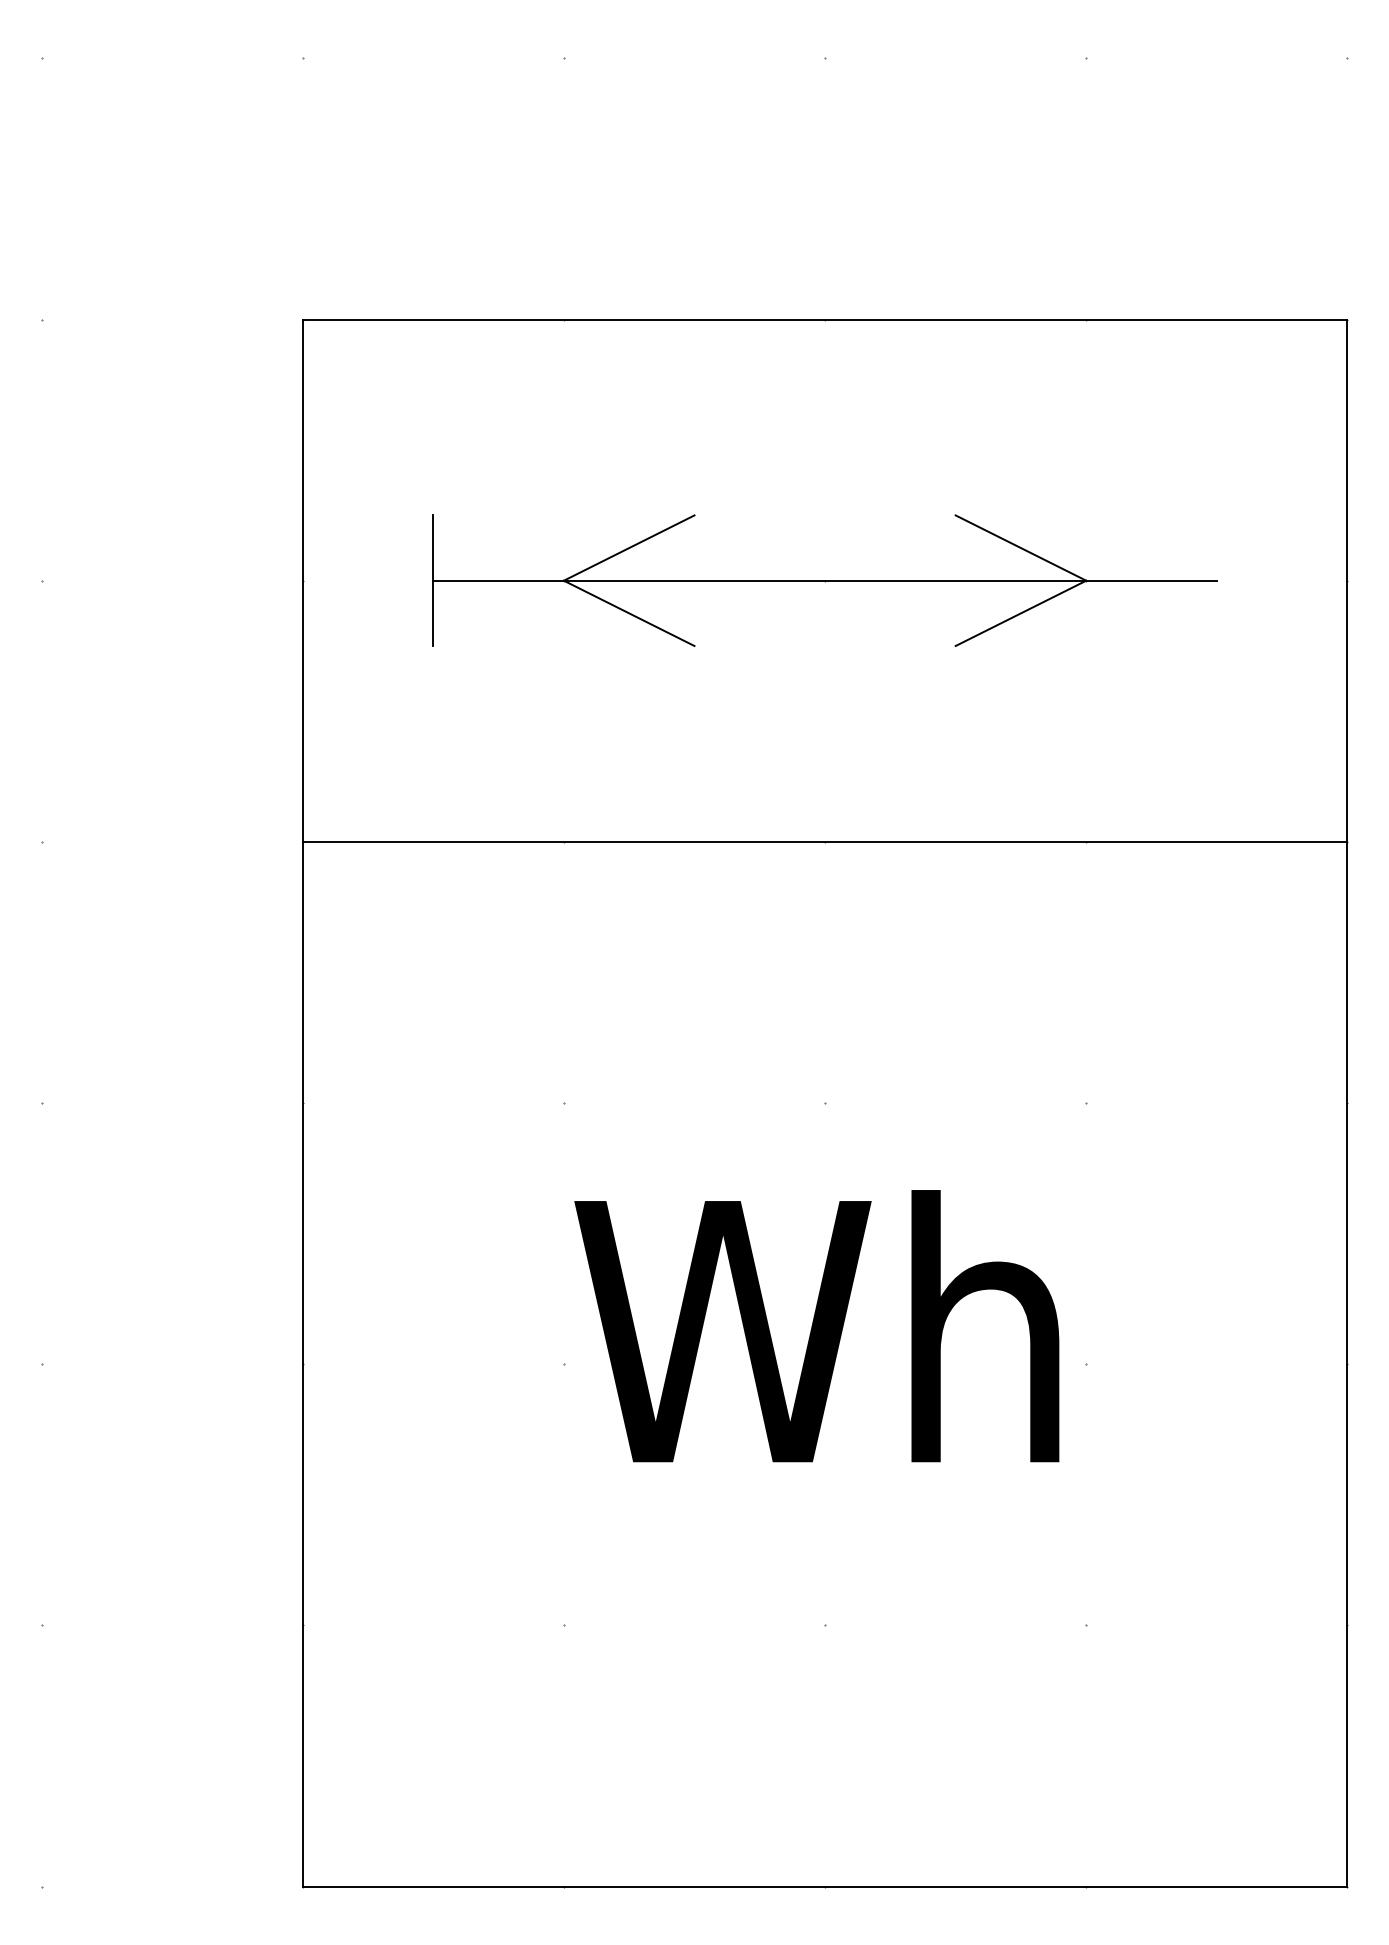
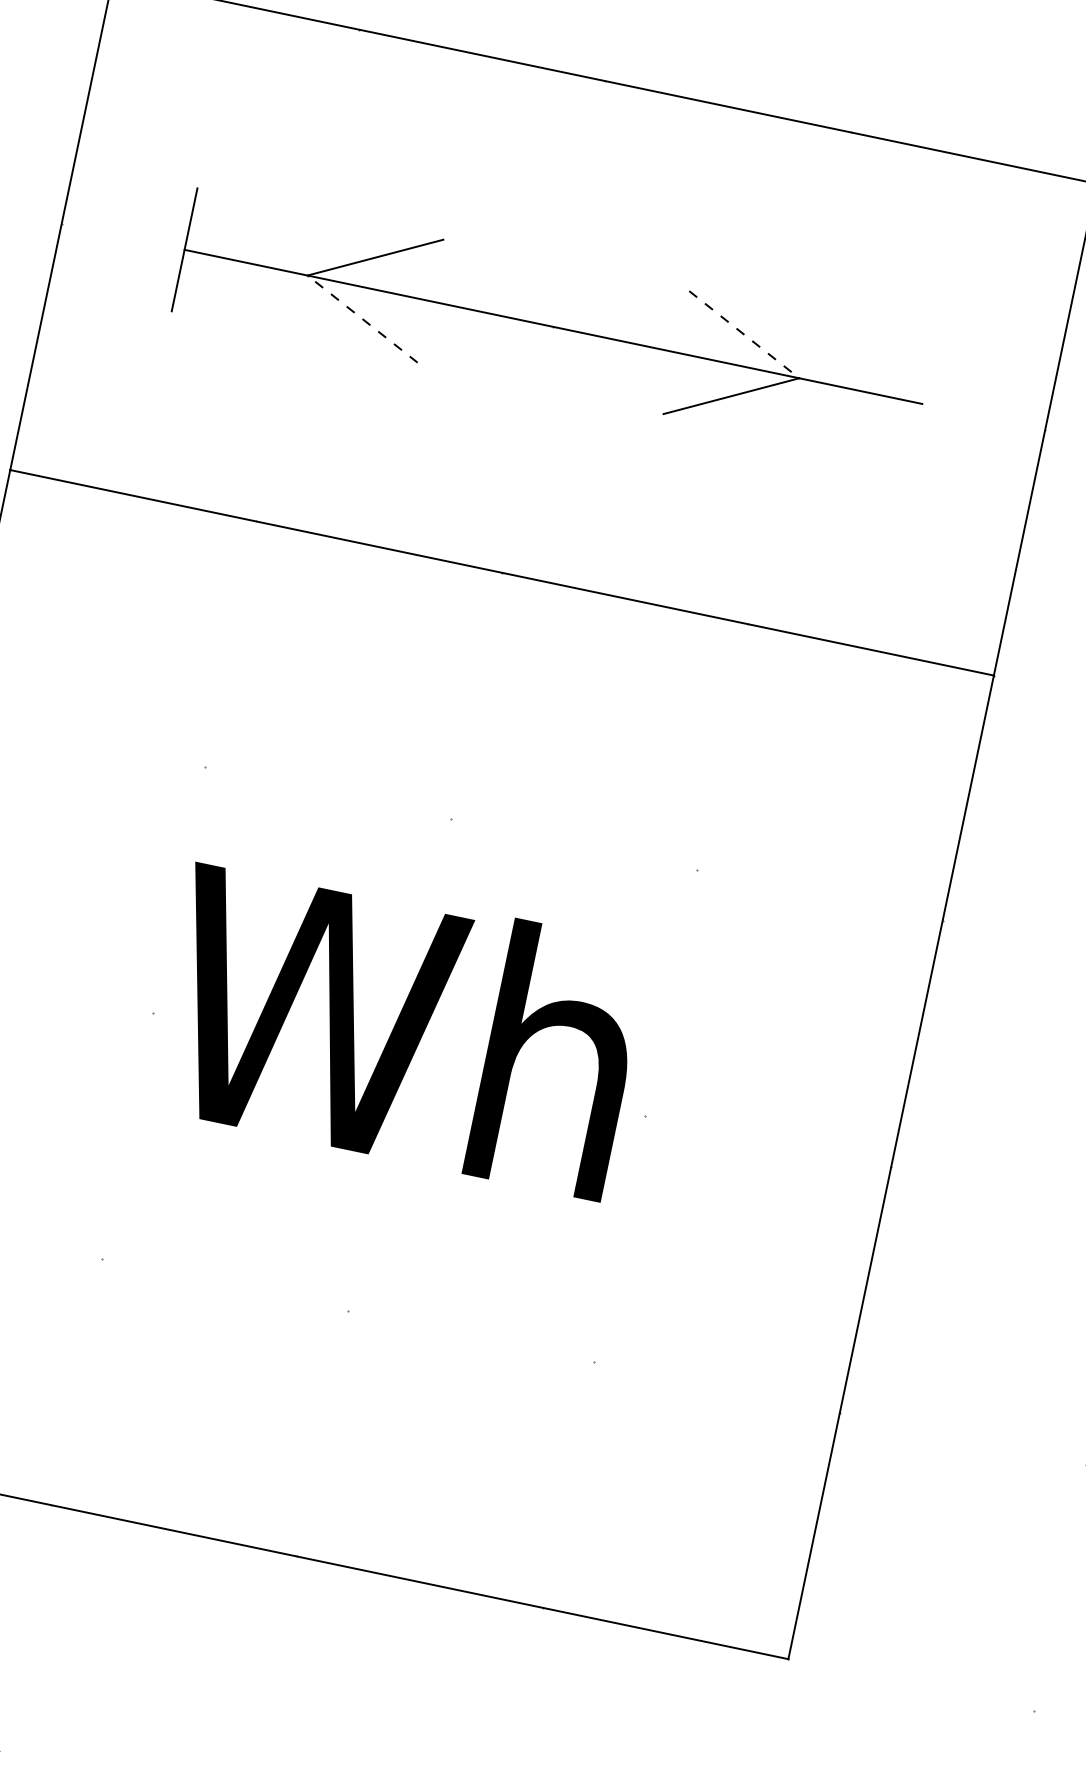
line: (1021, 548) -> (744, 335), solid -> dashed
line: (628, 613) -> (361, 319), solid -> dashed

